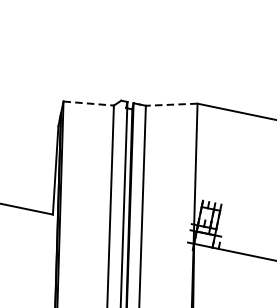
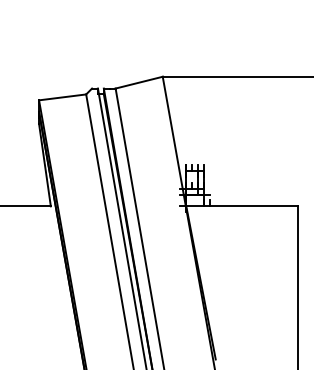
line: (88, 103) -> (62, 97), dashed -> solid
line: (171, 104) -> (138, 82), dashed -> solid

